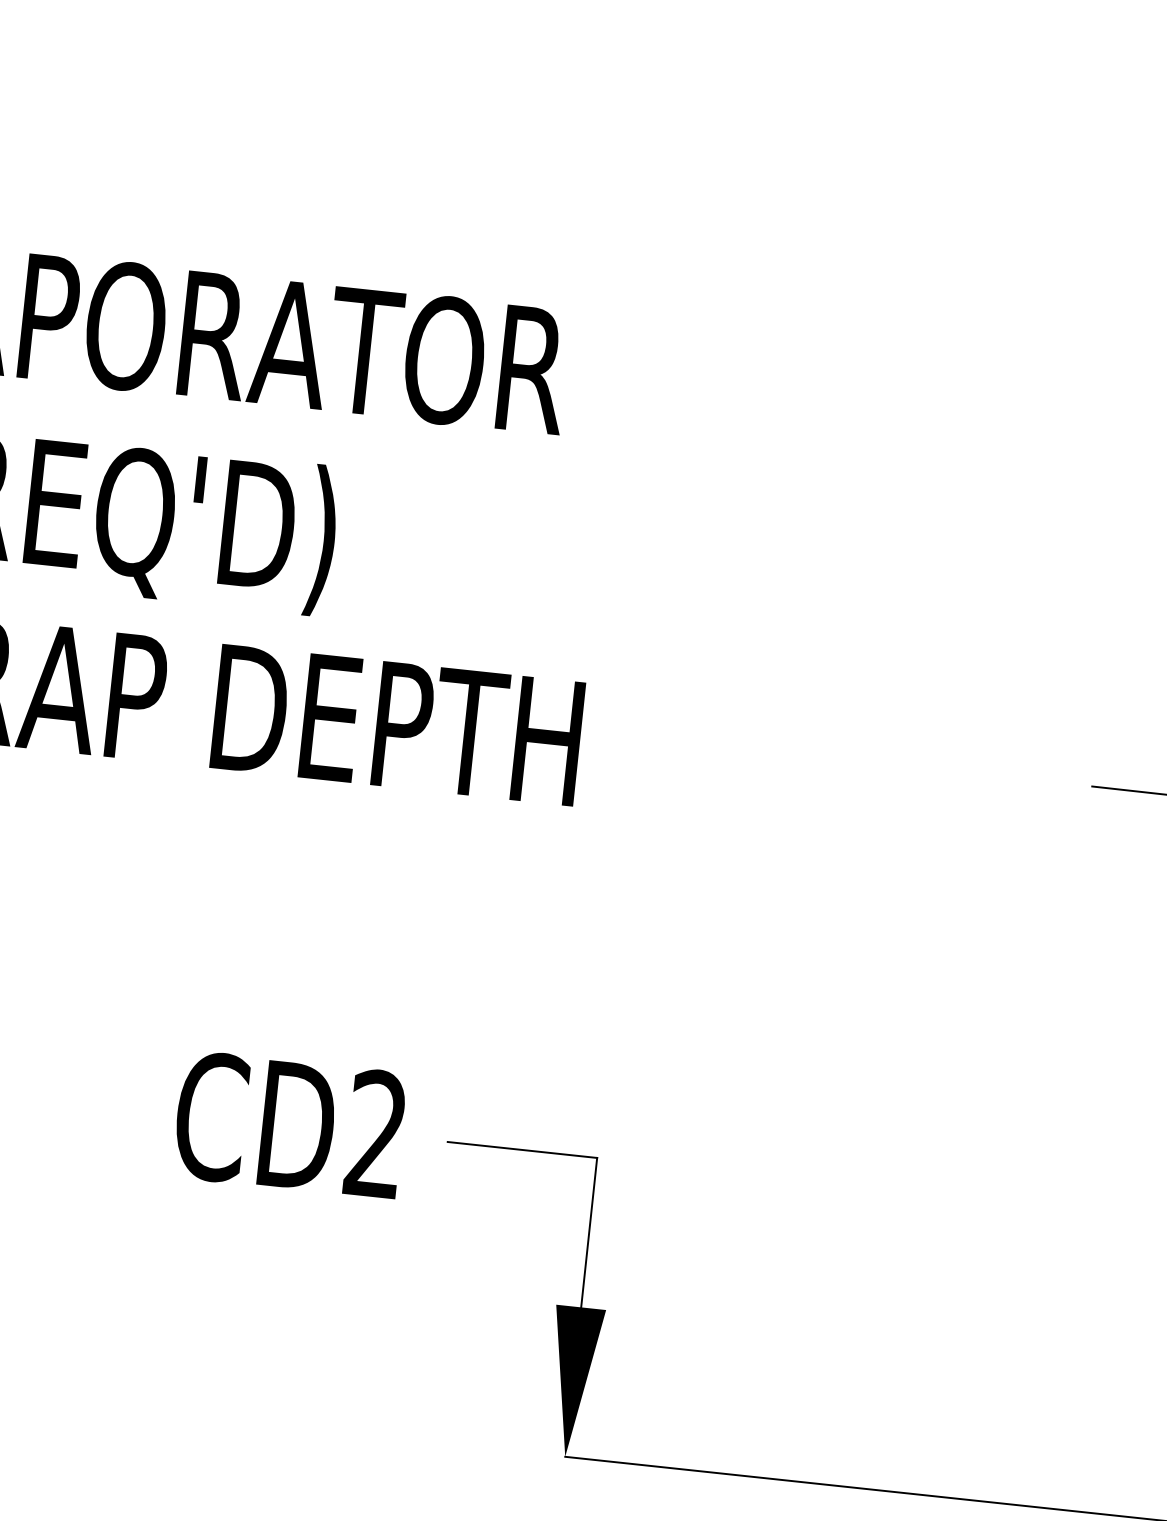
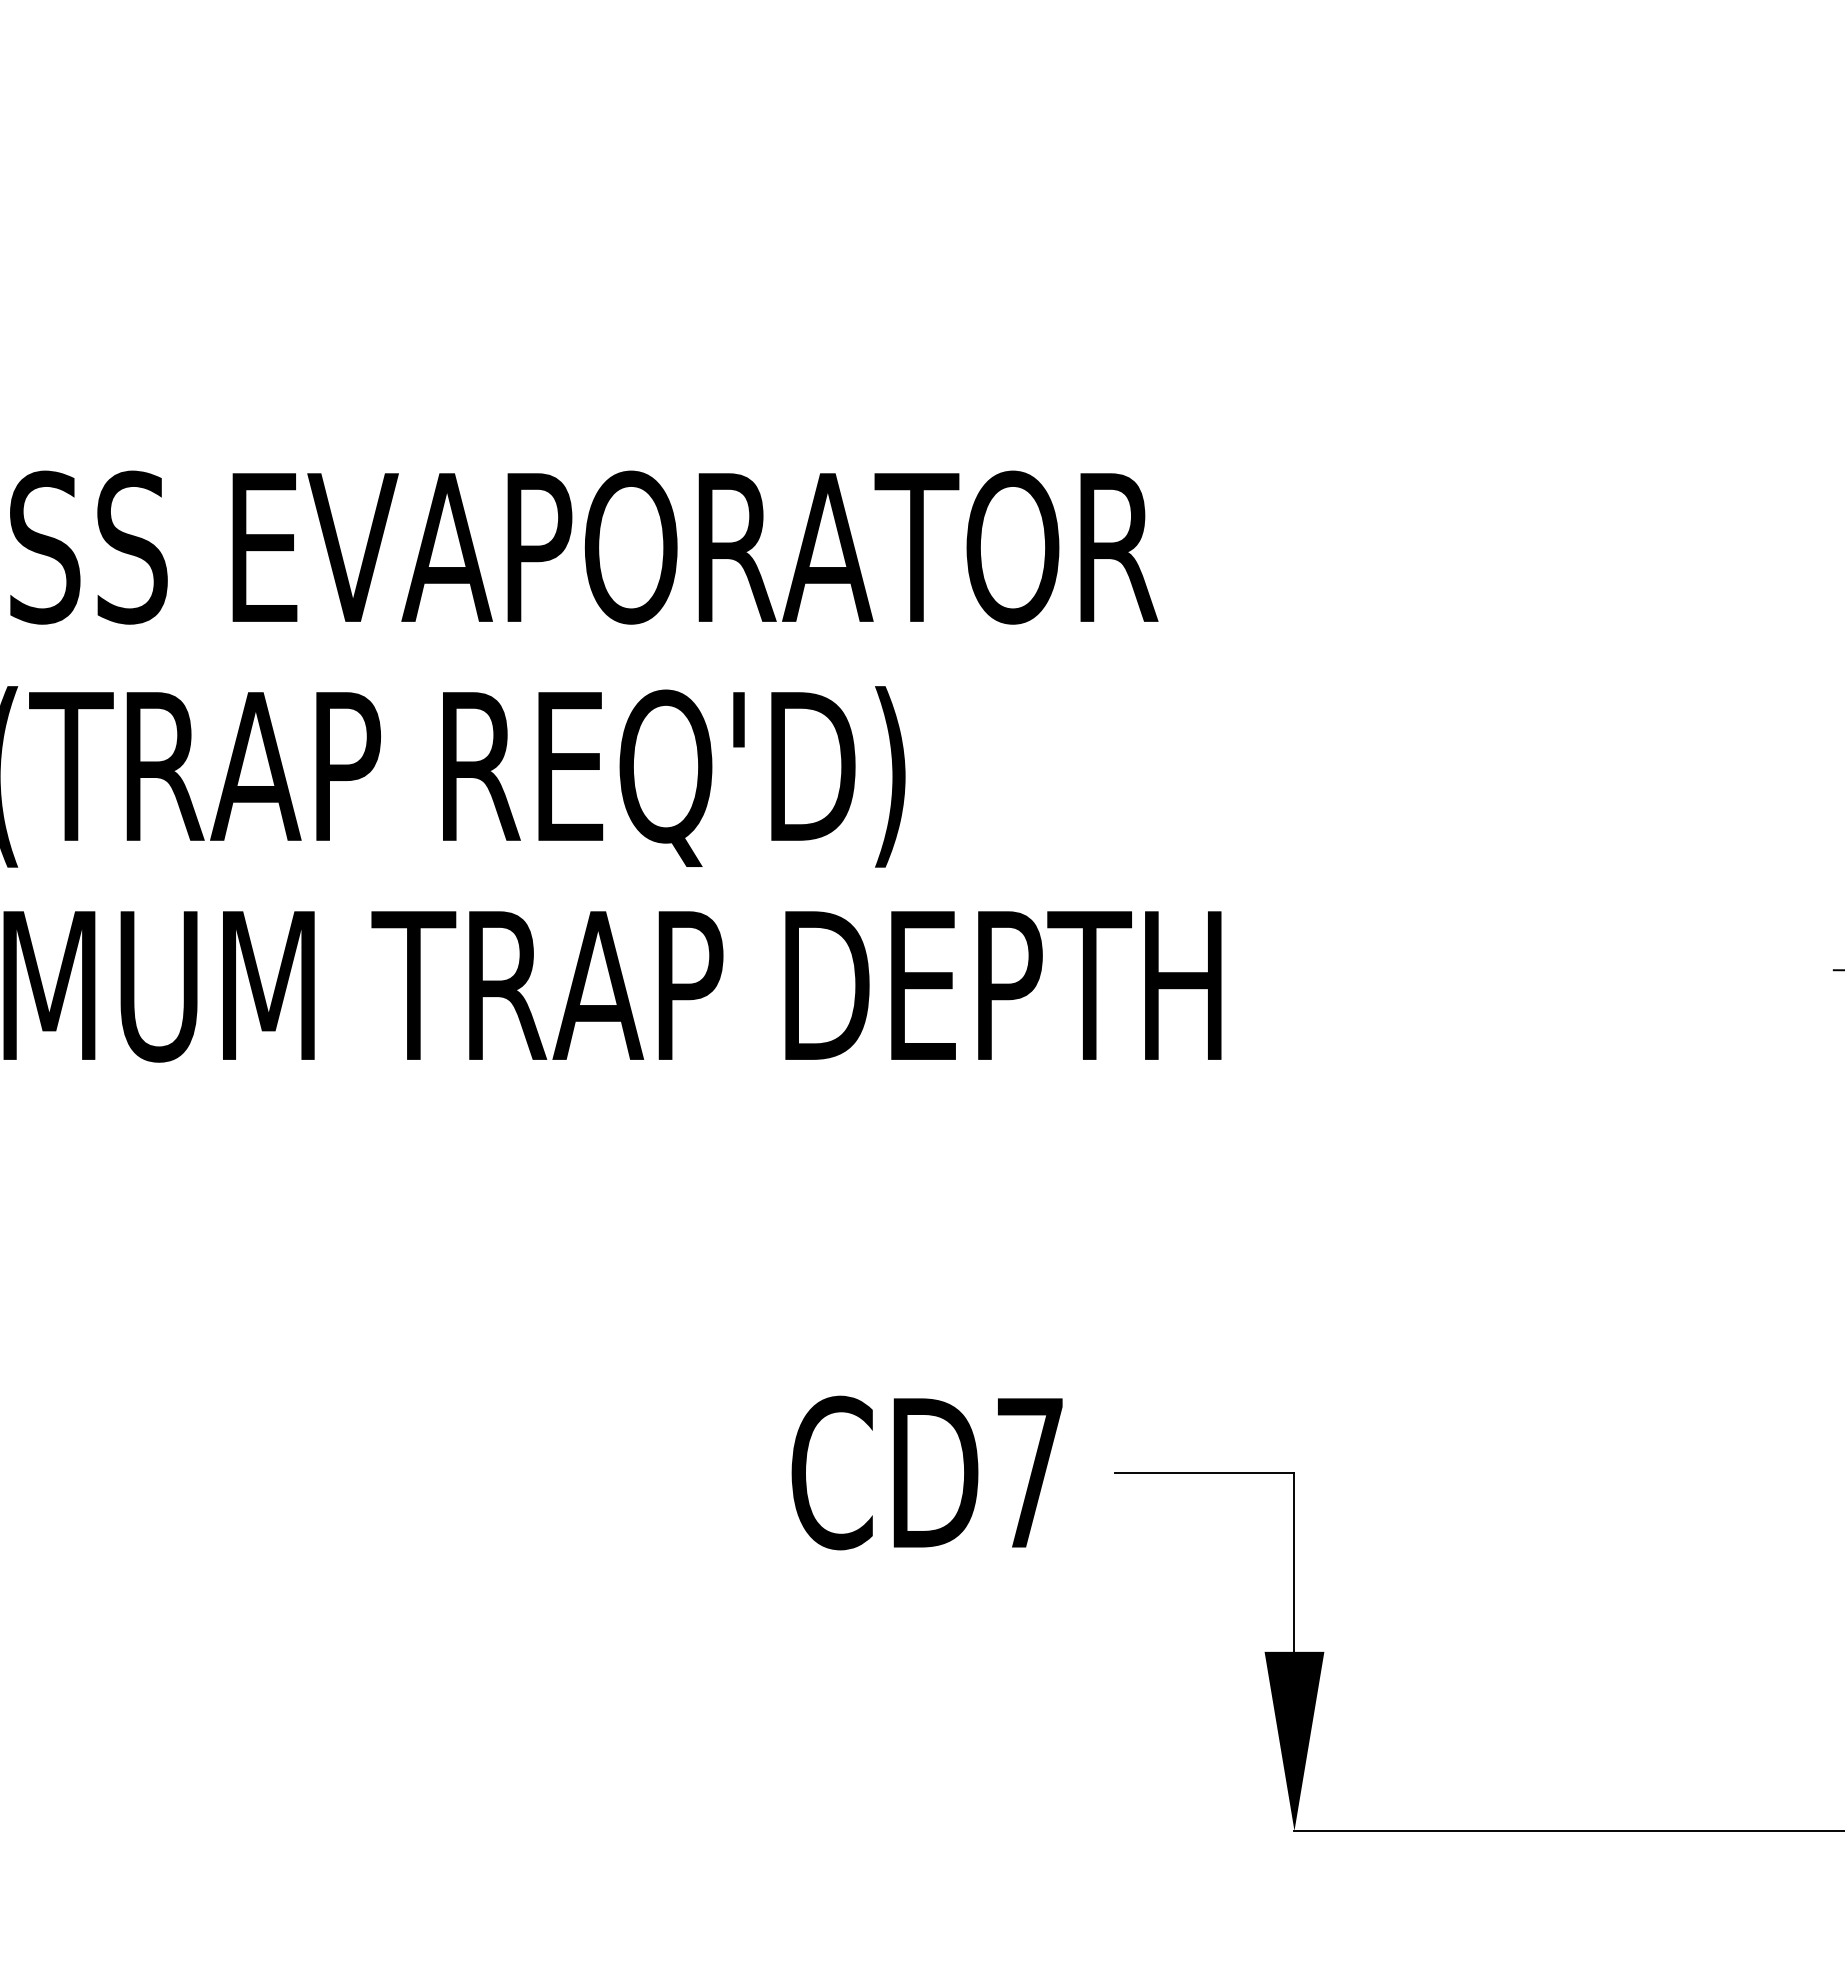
text: (376, 1133) -> (1029, 1471), CD2 -> CD7

